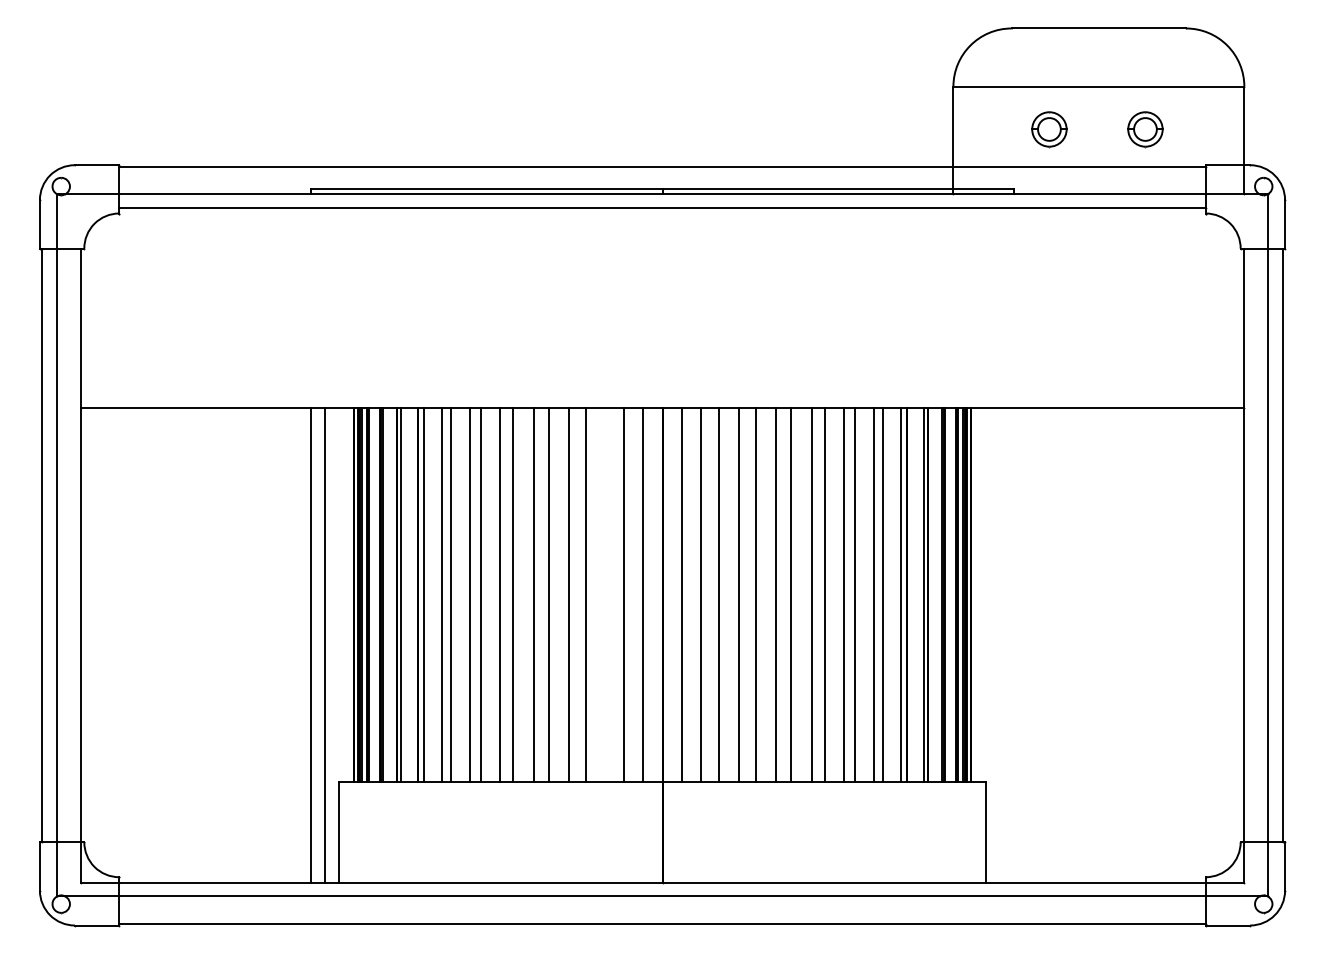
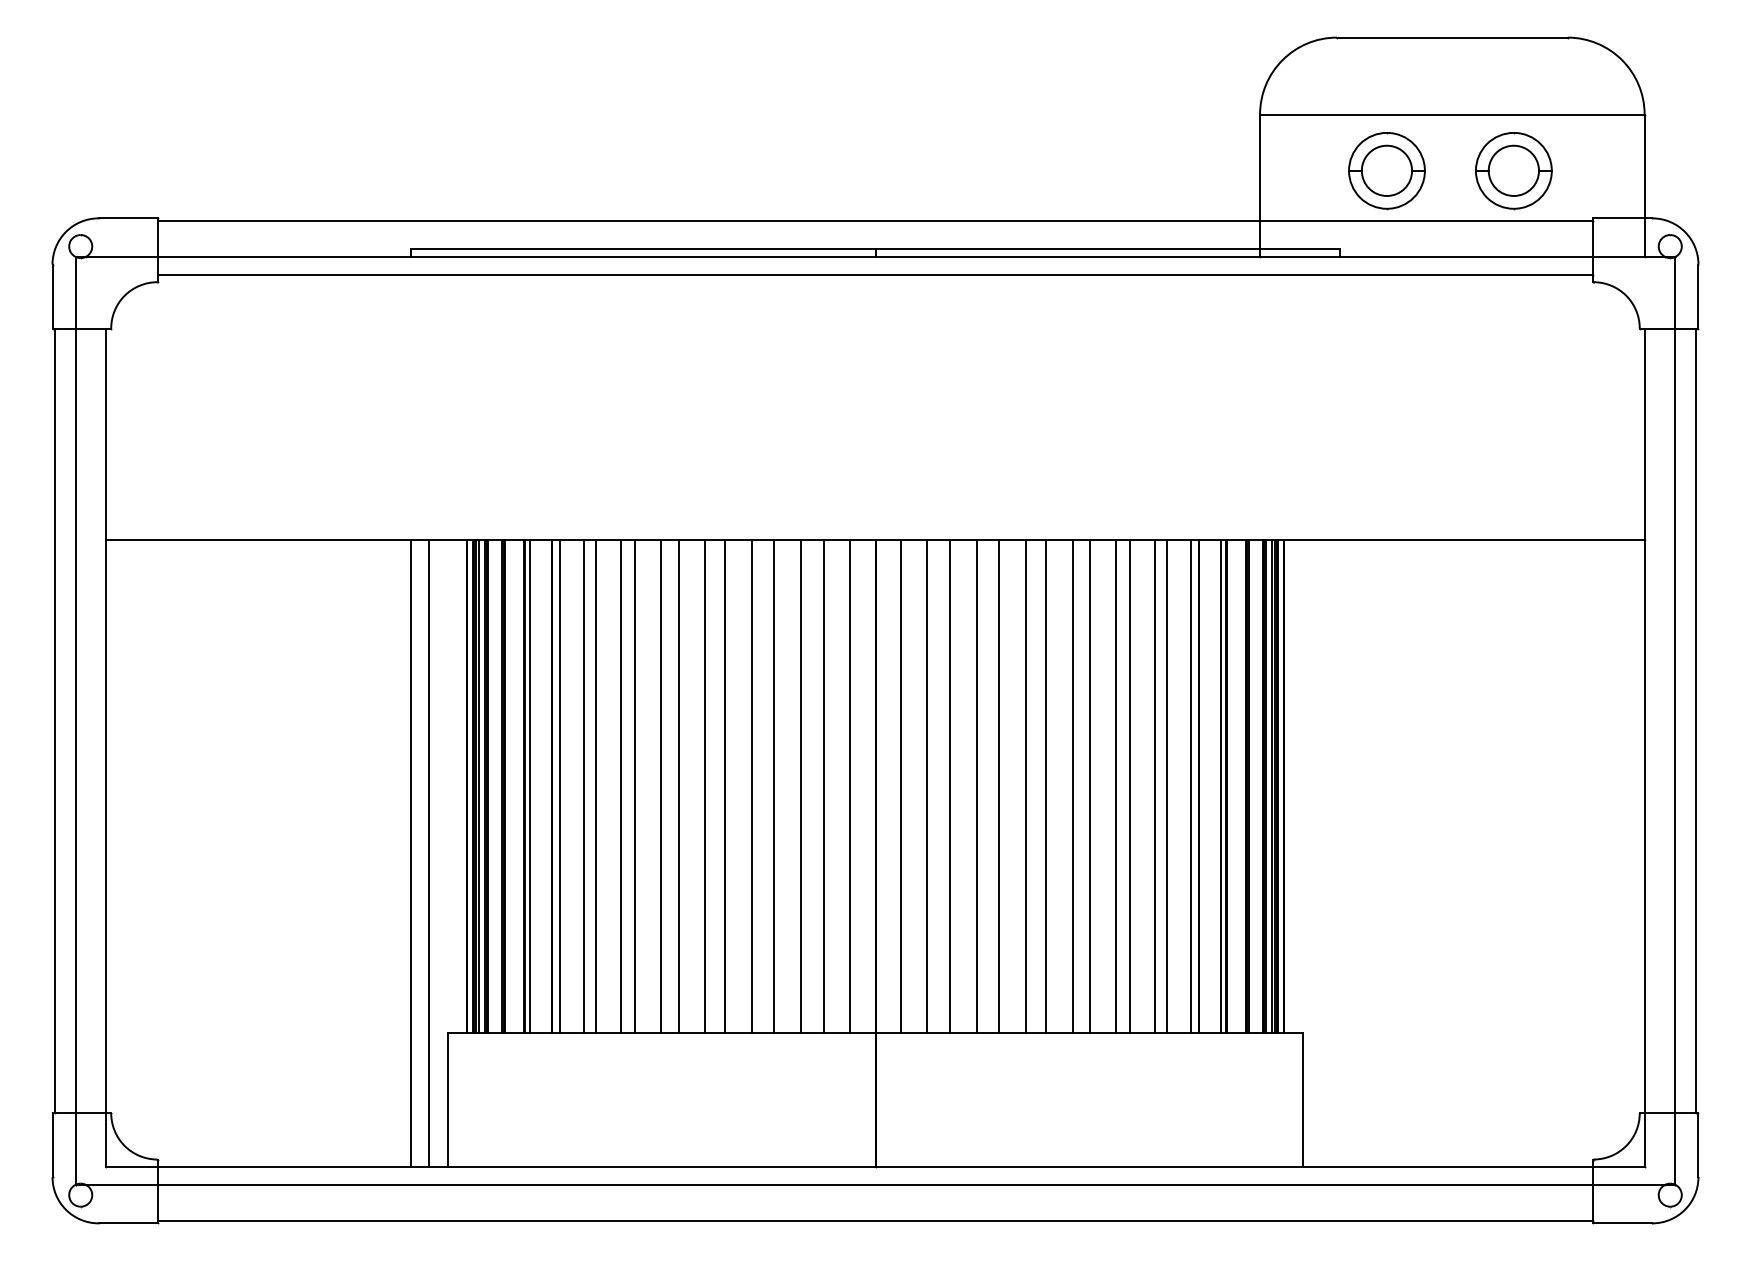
part: (1049, 129) -> (1386, 171), size x1.67
part: (1145, 129) -> (1513, 171), size x1.67
line: (605, 595) -> (800, 786), added

